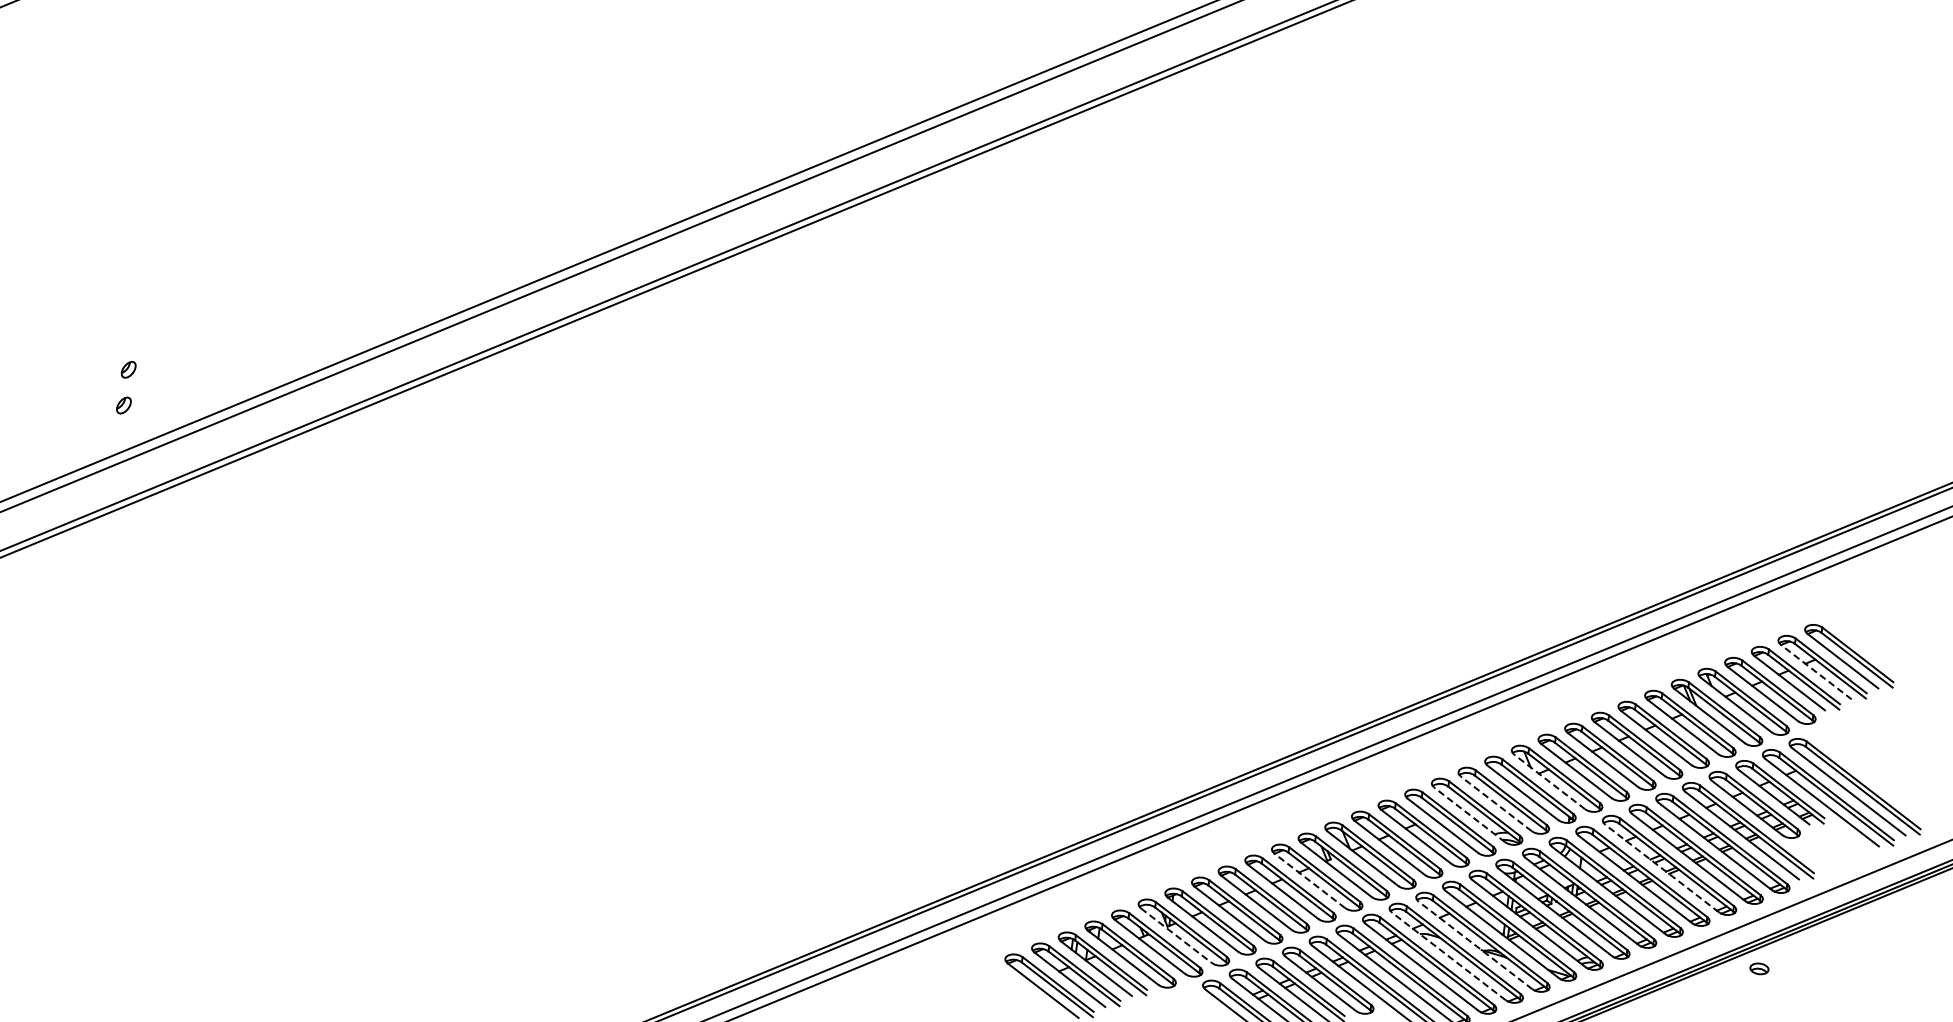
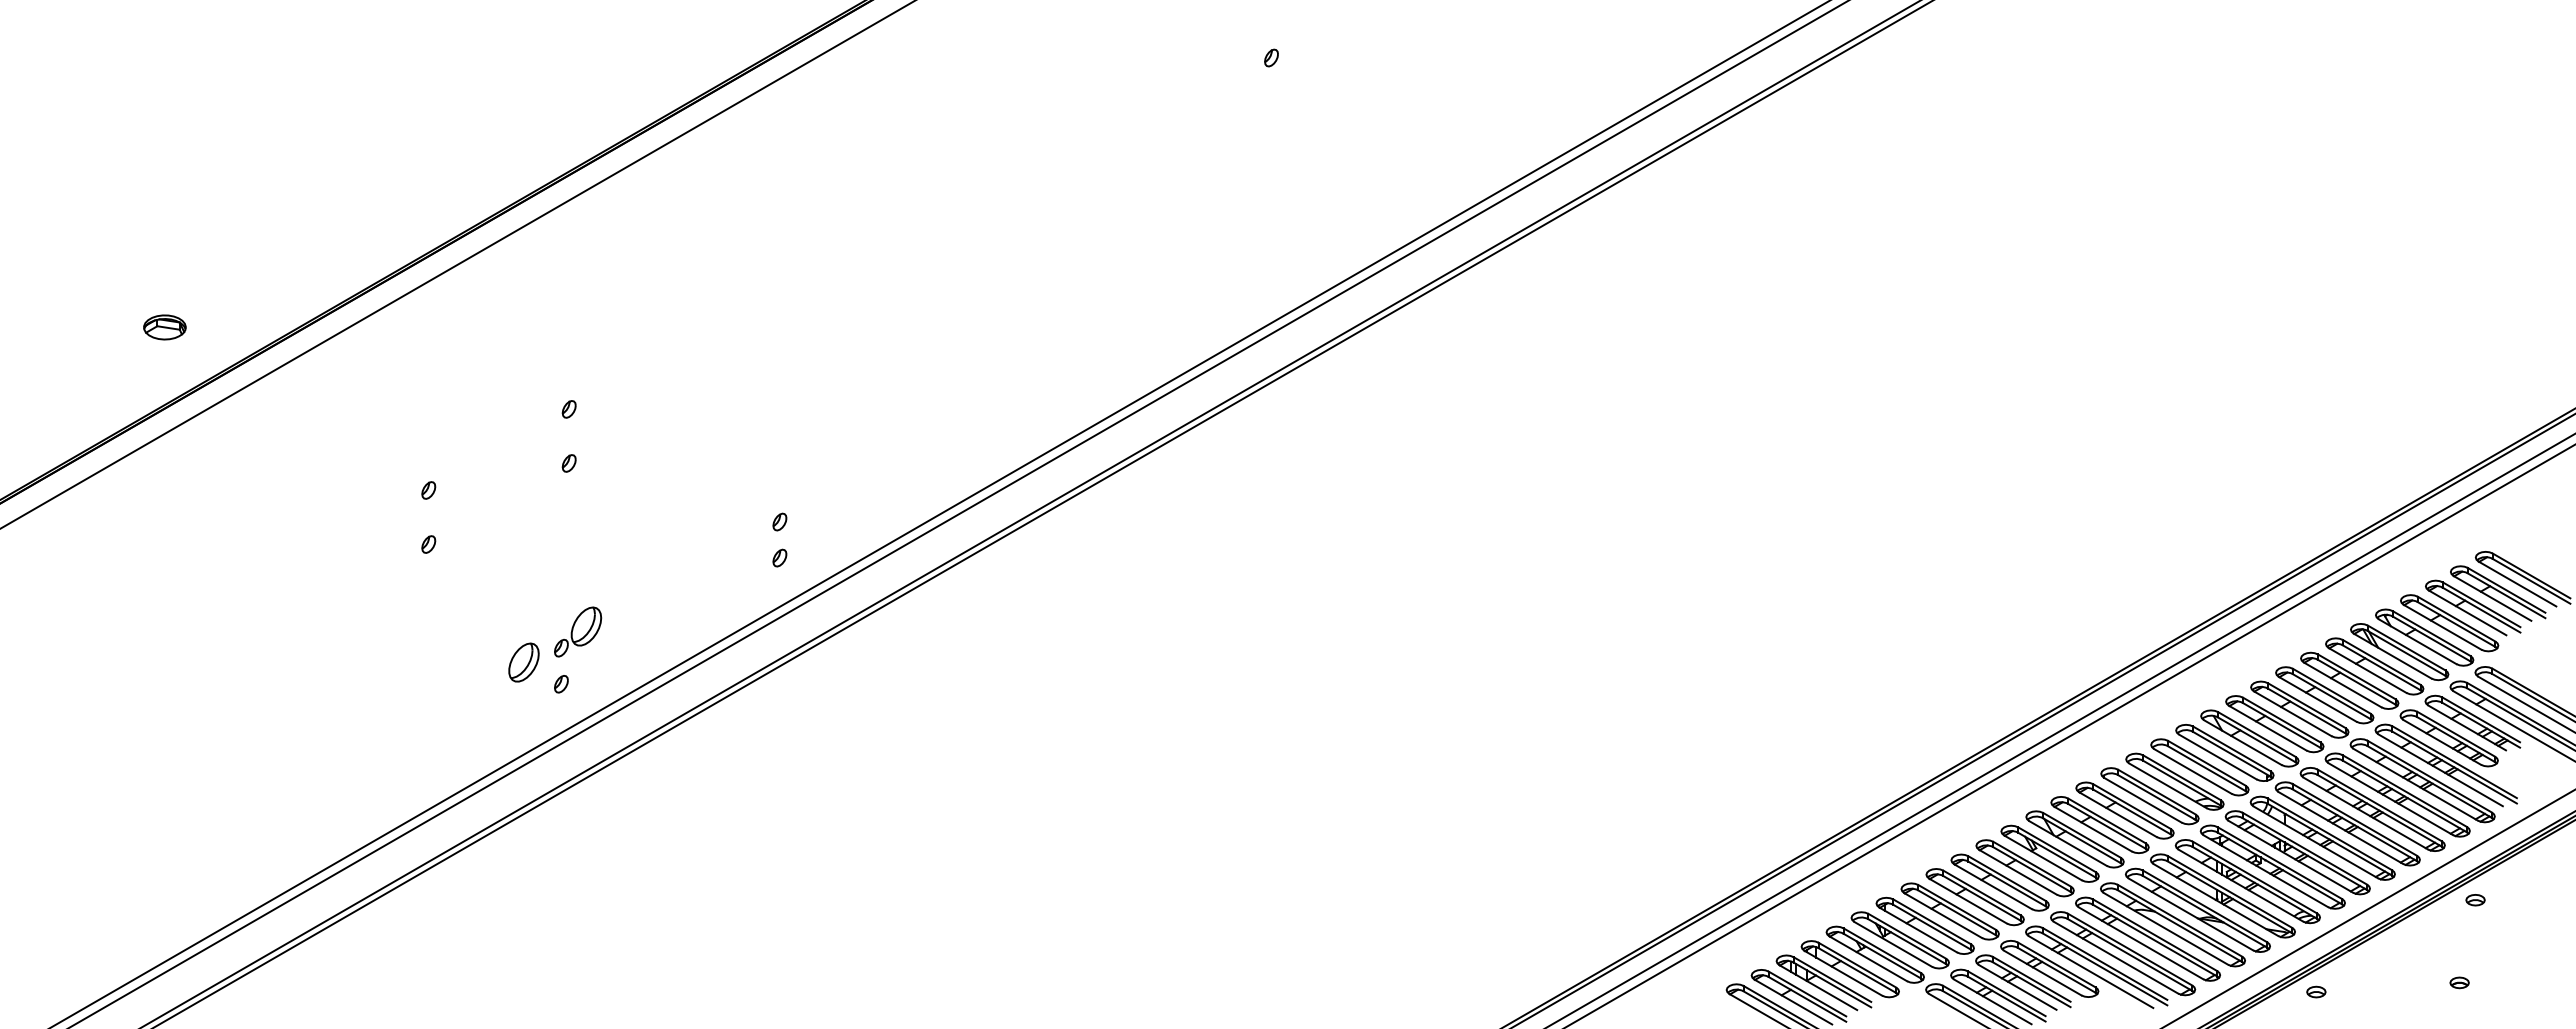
line: (1816, 672) -> (2492, 598), dashed -> solid
line: (1549, 781) -> (2242, 742), dashed -> solid
line: (1495, 803) -> (2192, 771), dashed -> solid
line: (1469, 814) -> (2167, 785), dashed -> solid
line: (1661, 868) -> (2365, 813), dashed -> solid
line: (1310, 880) -> (2018, 872), dashed -> solid
line: (1176, 935) -> (1893, 944), dashed -> solid
line: (1475, 945) -> (2190, 914), dashed -> solid
line: (1448, 955) -> (2165, 928), dashed -> solid

